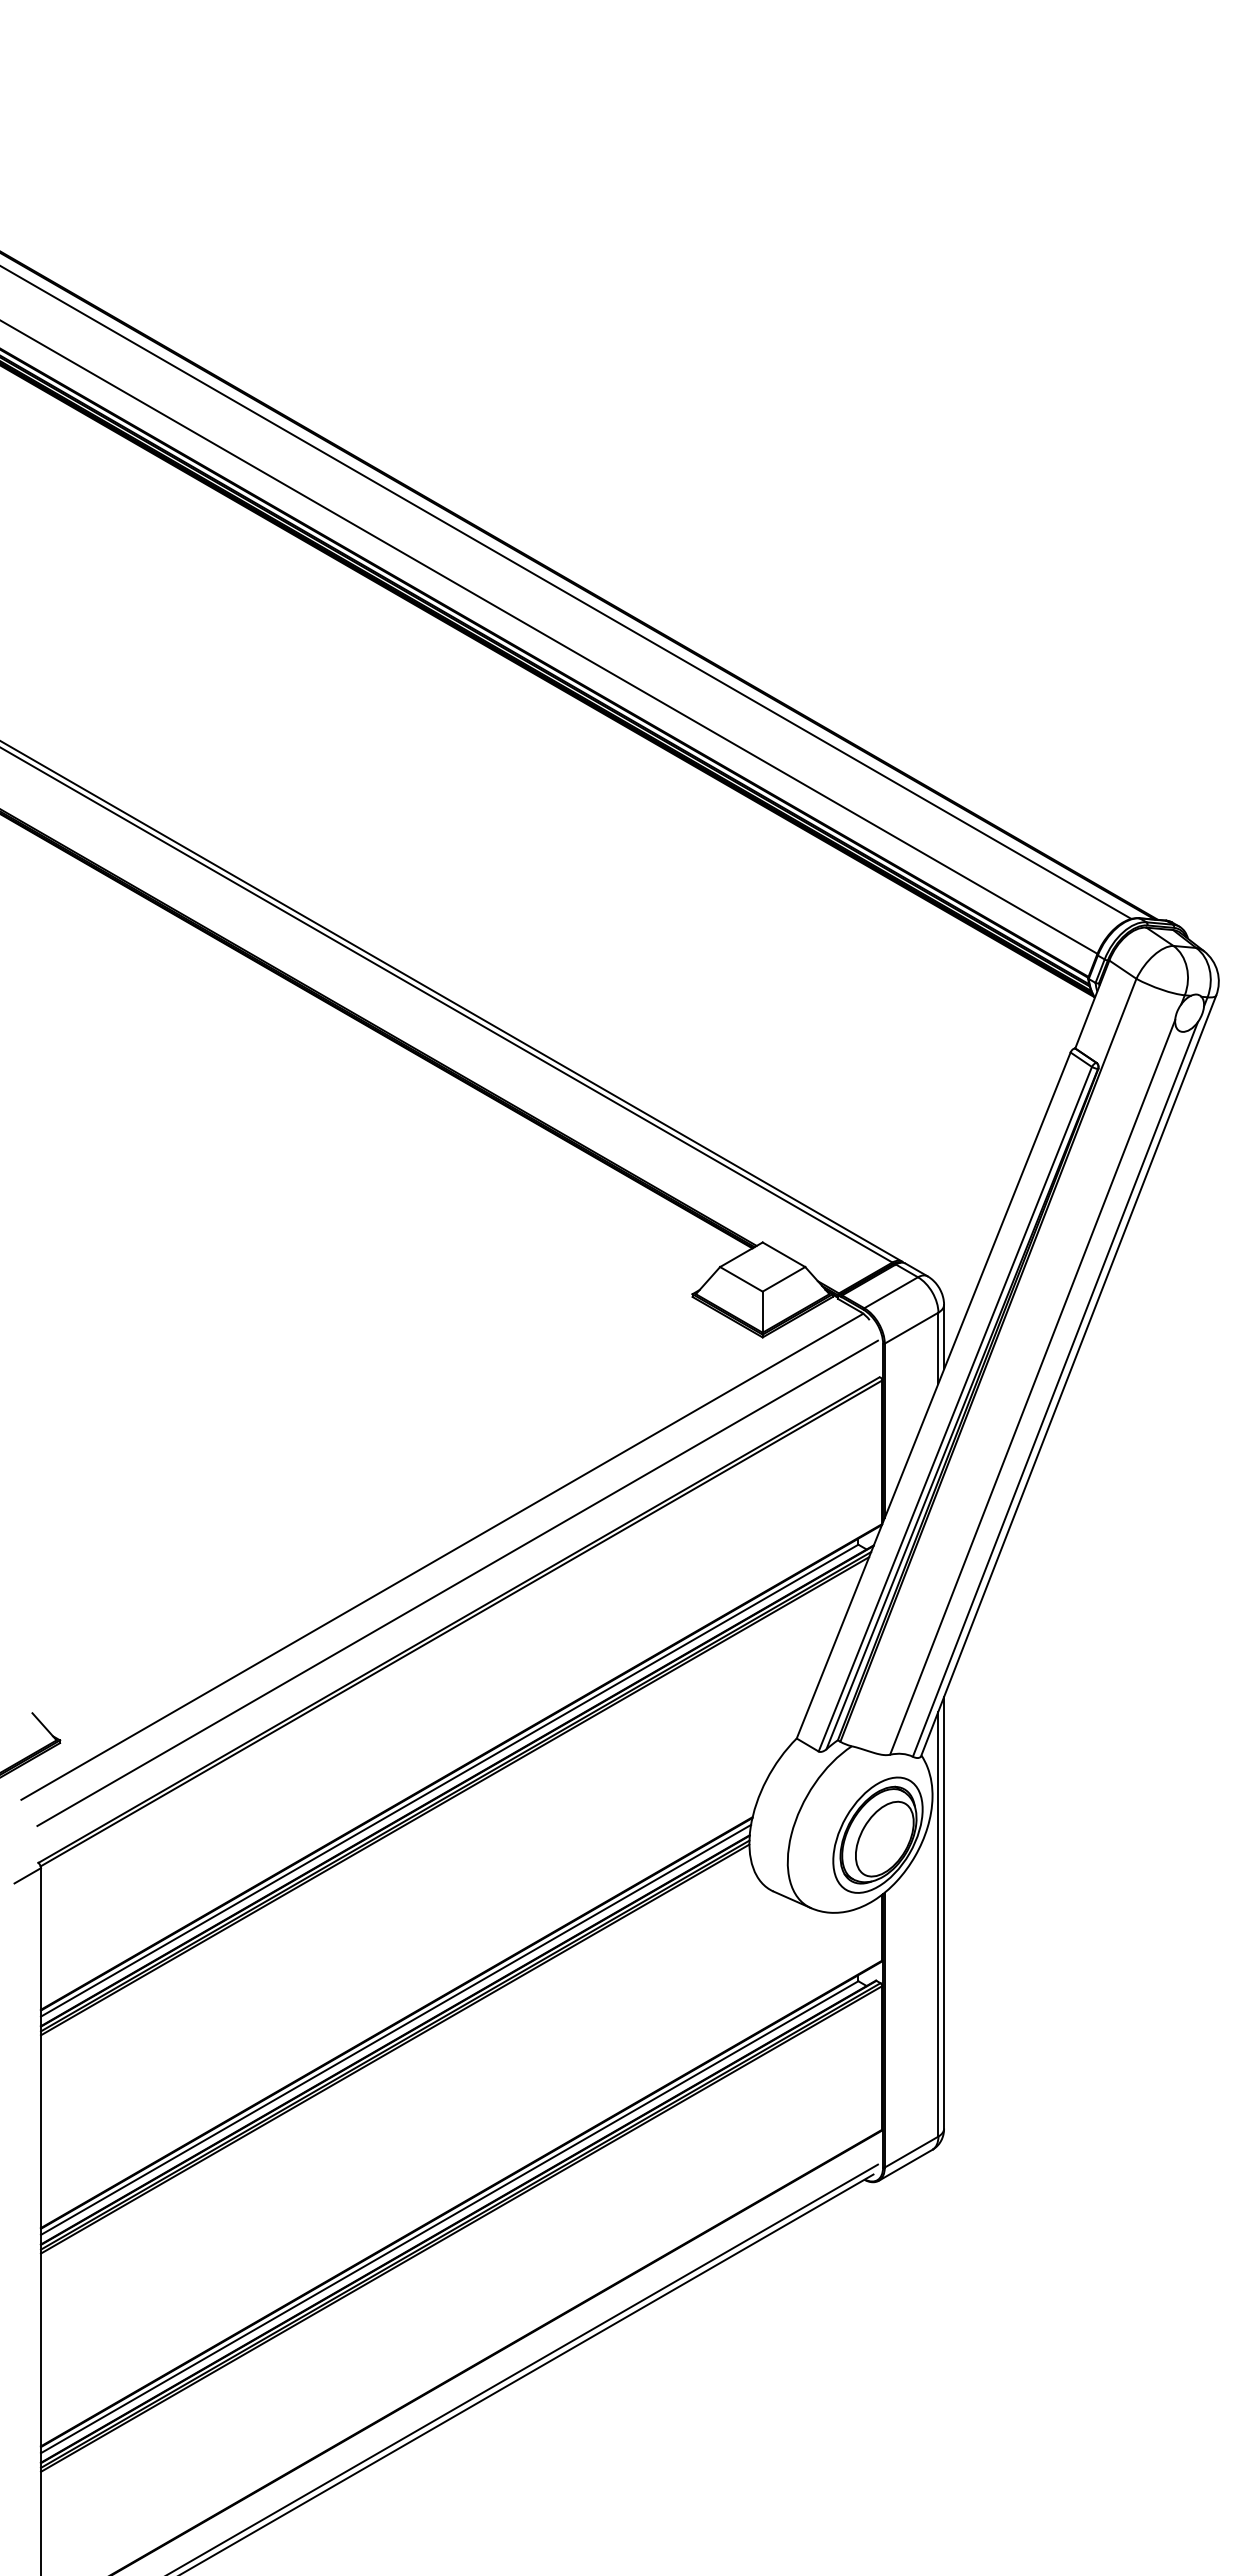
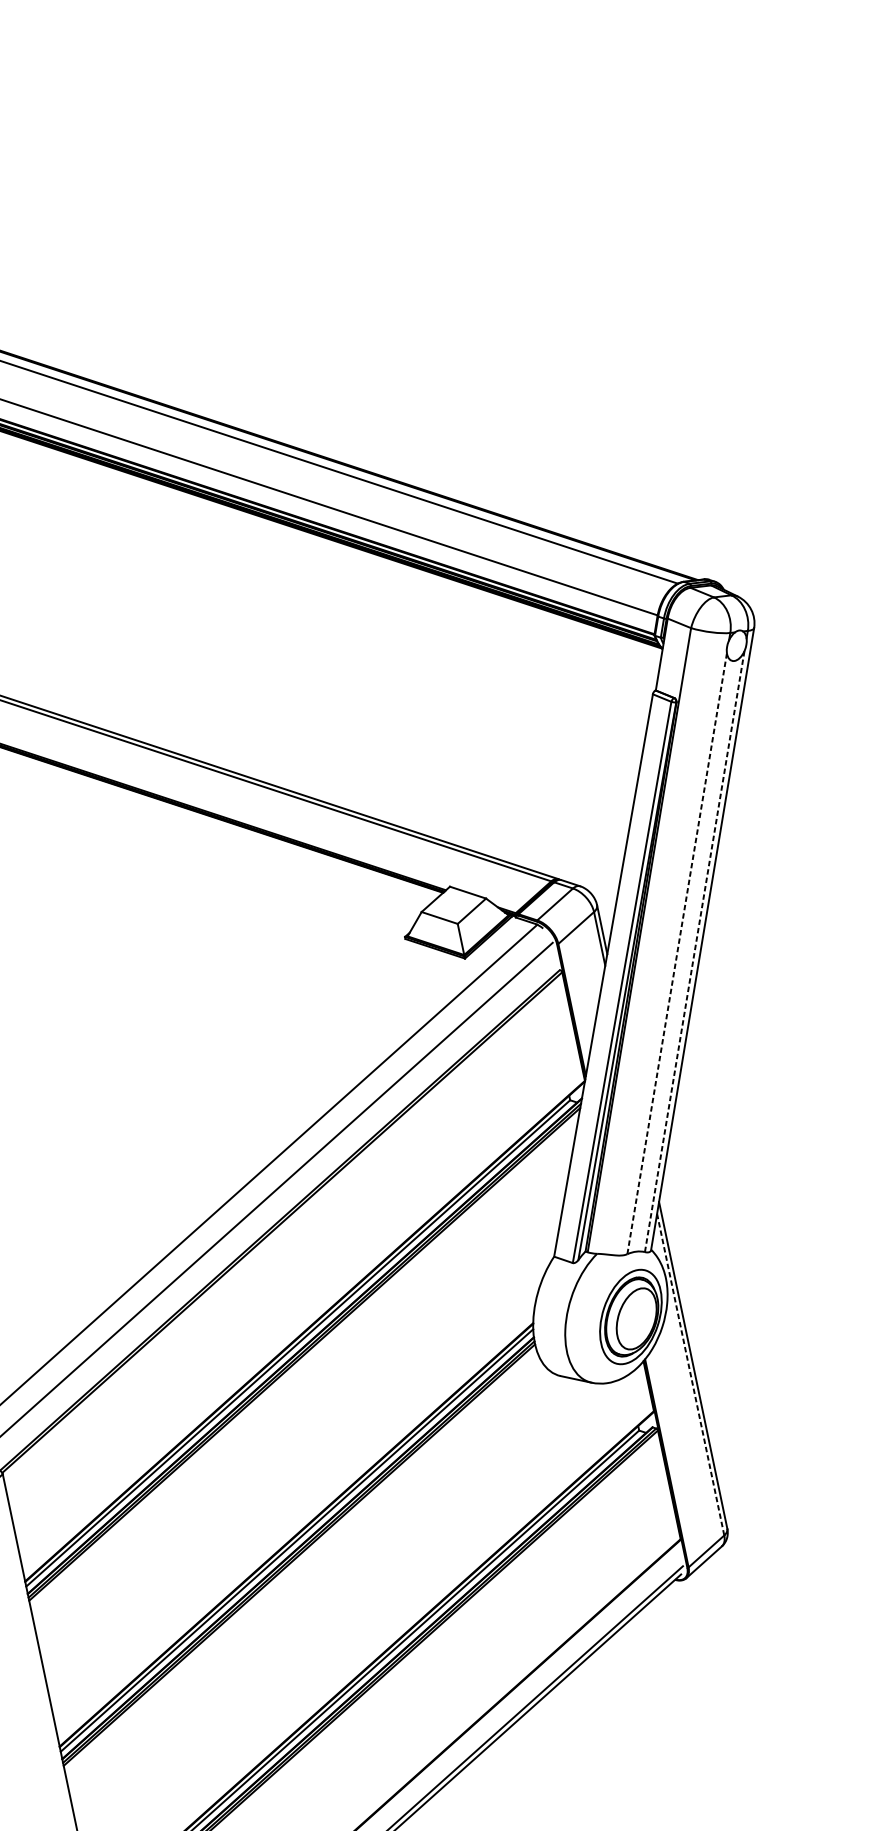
line: (1032, 1386) -> (676, 953), solid -> dashed
line: (1055, 1389) -> (694, 951), solid -> dashed
line: (938, 1924) -> (690, 1374), solid -> dashed

